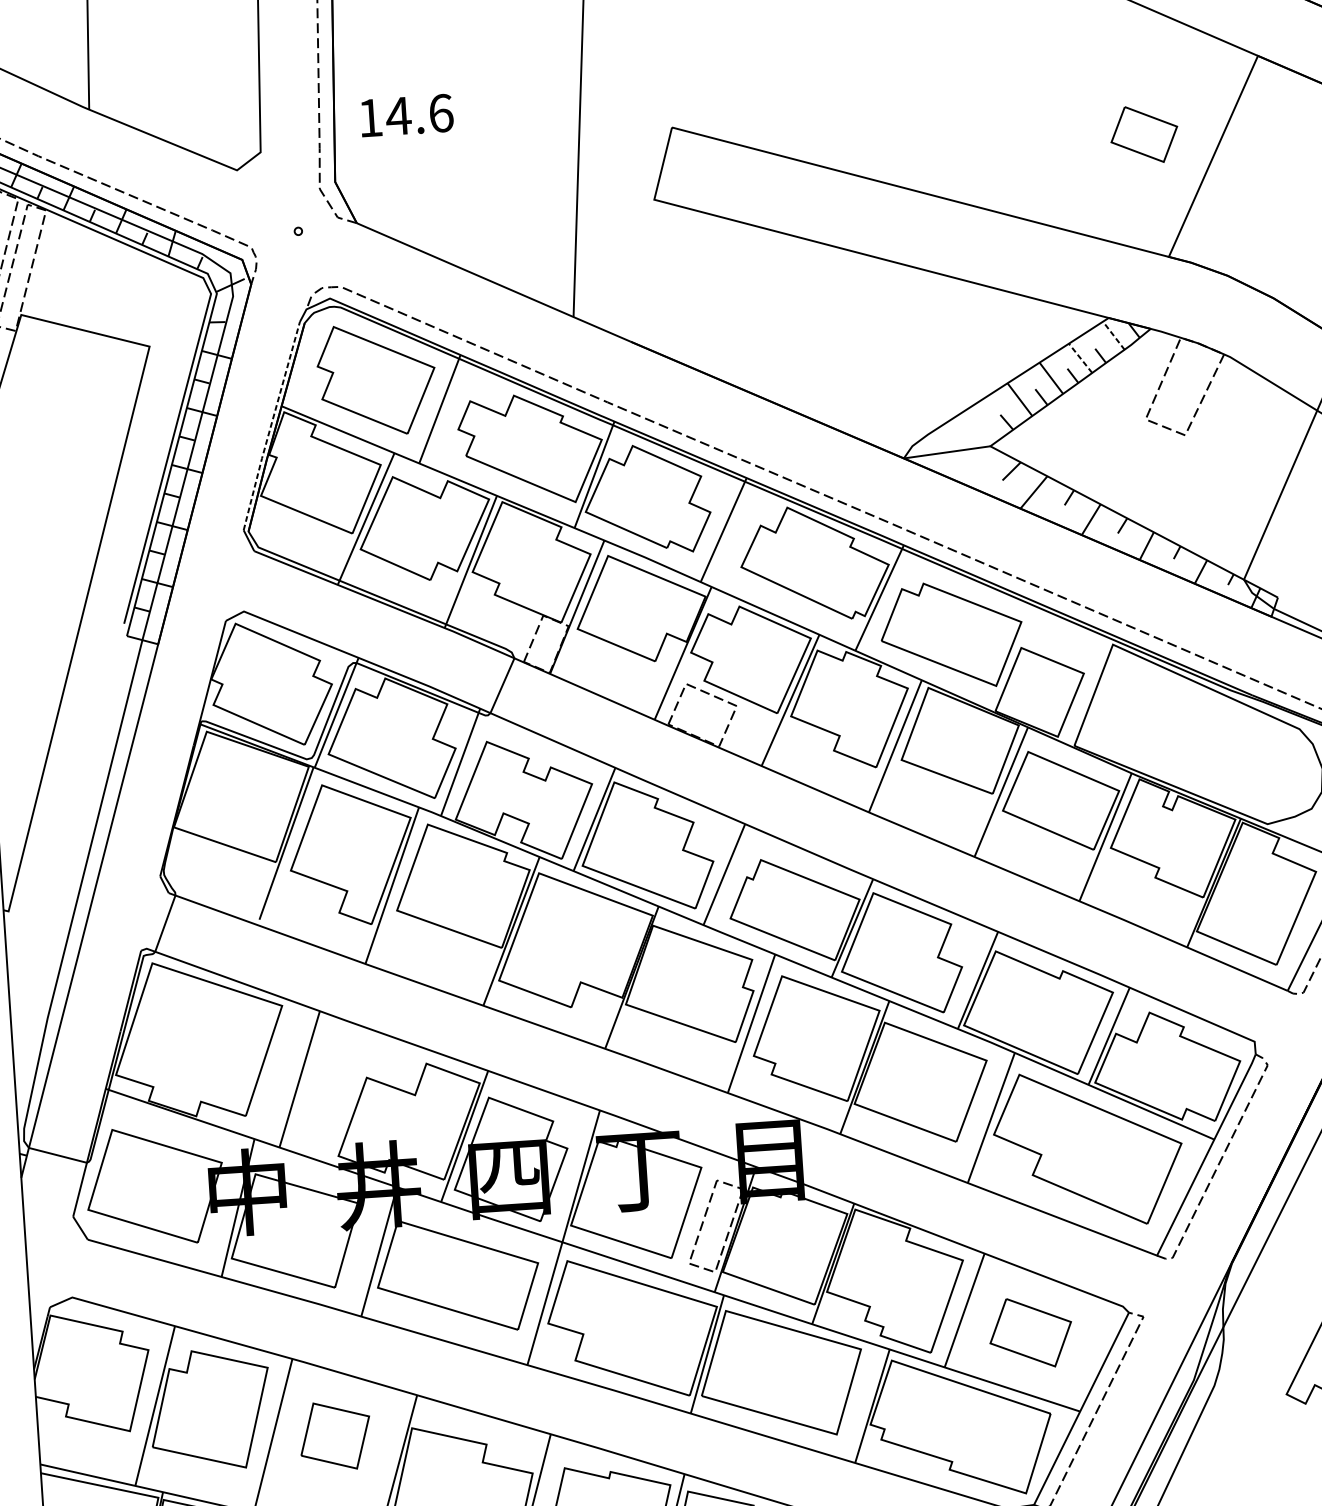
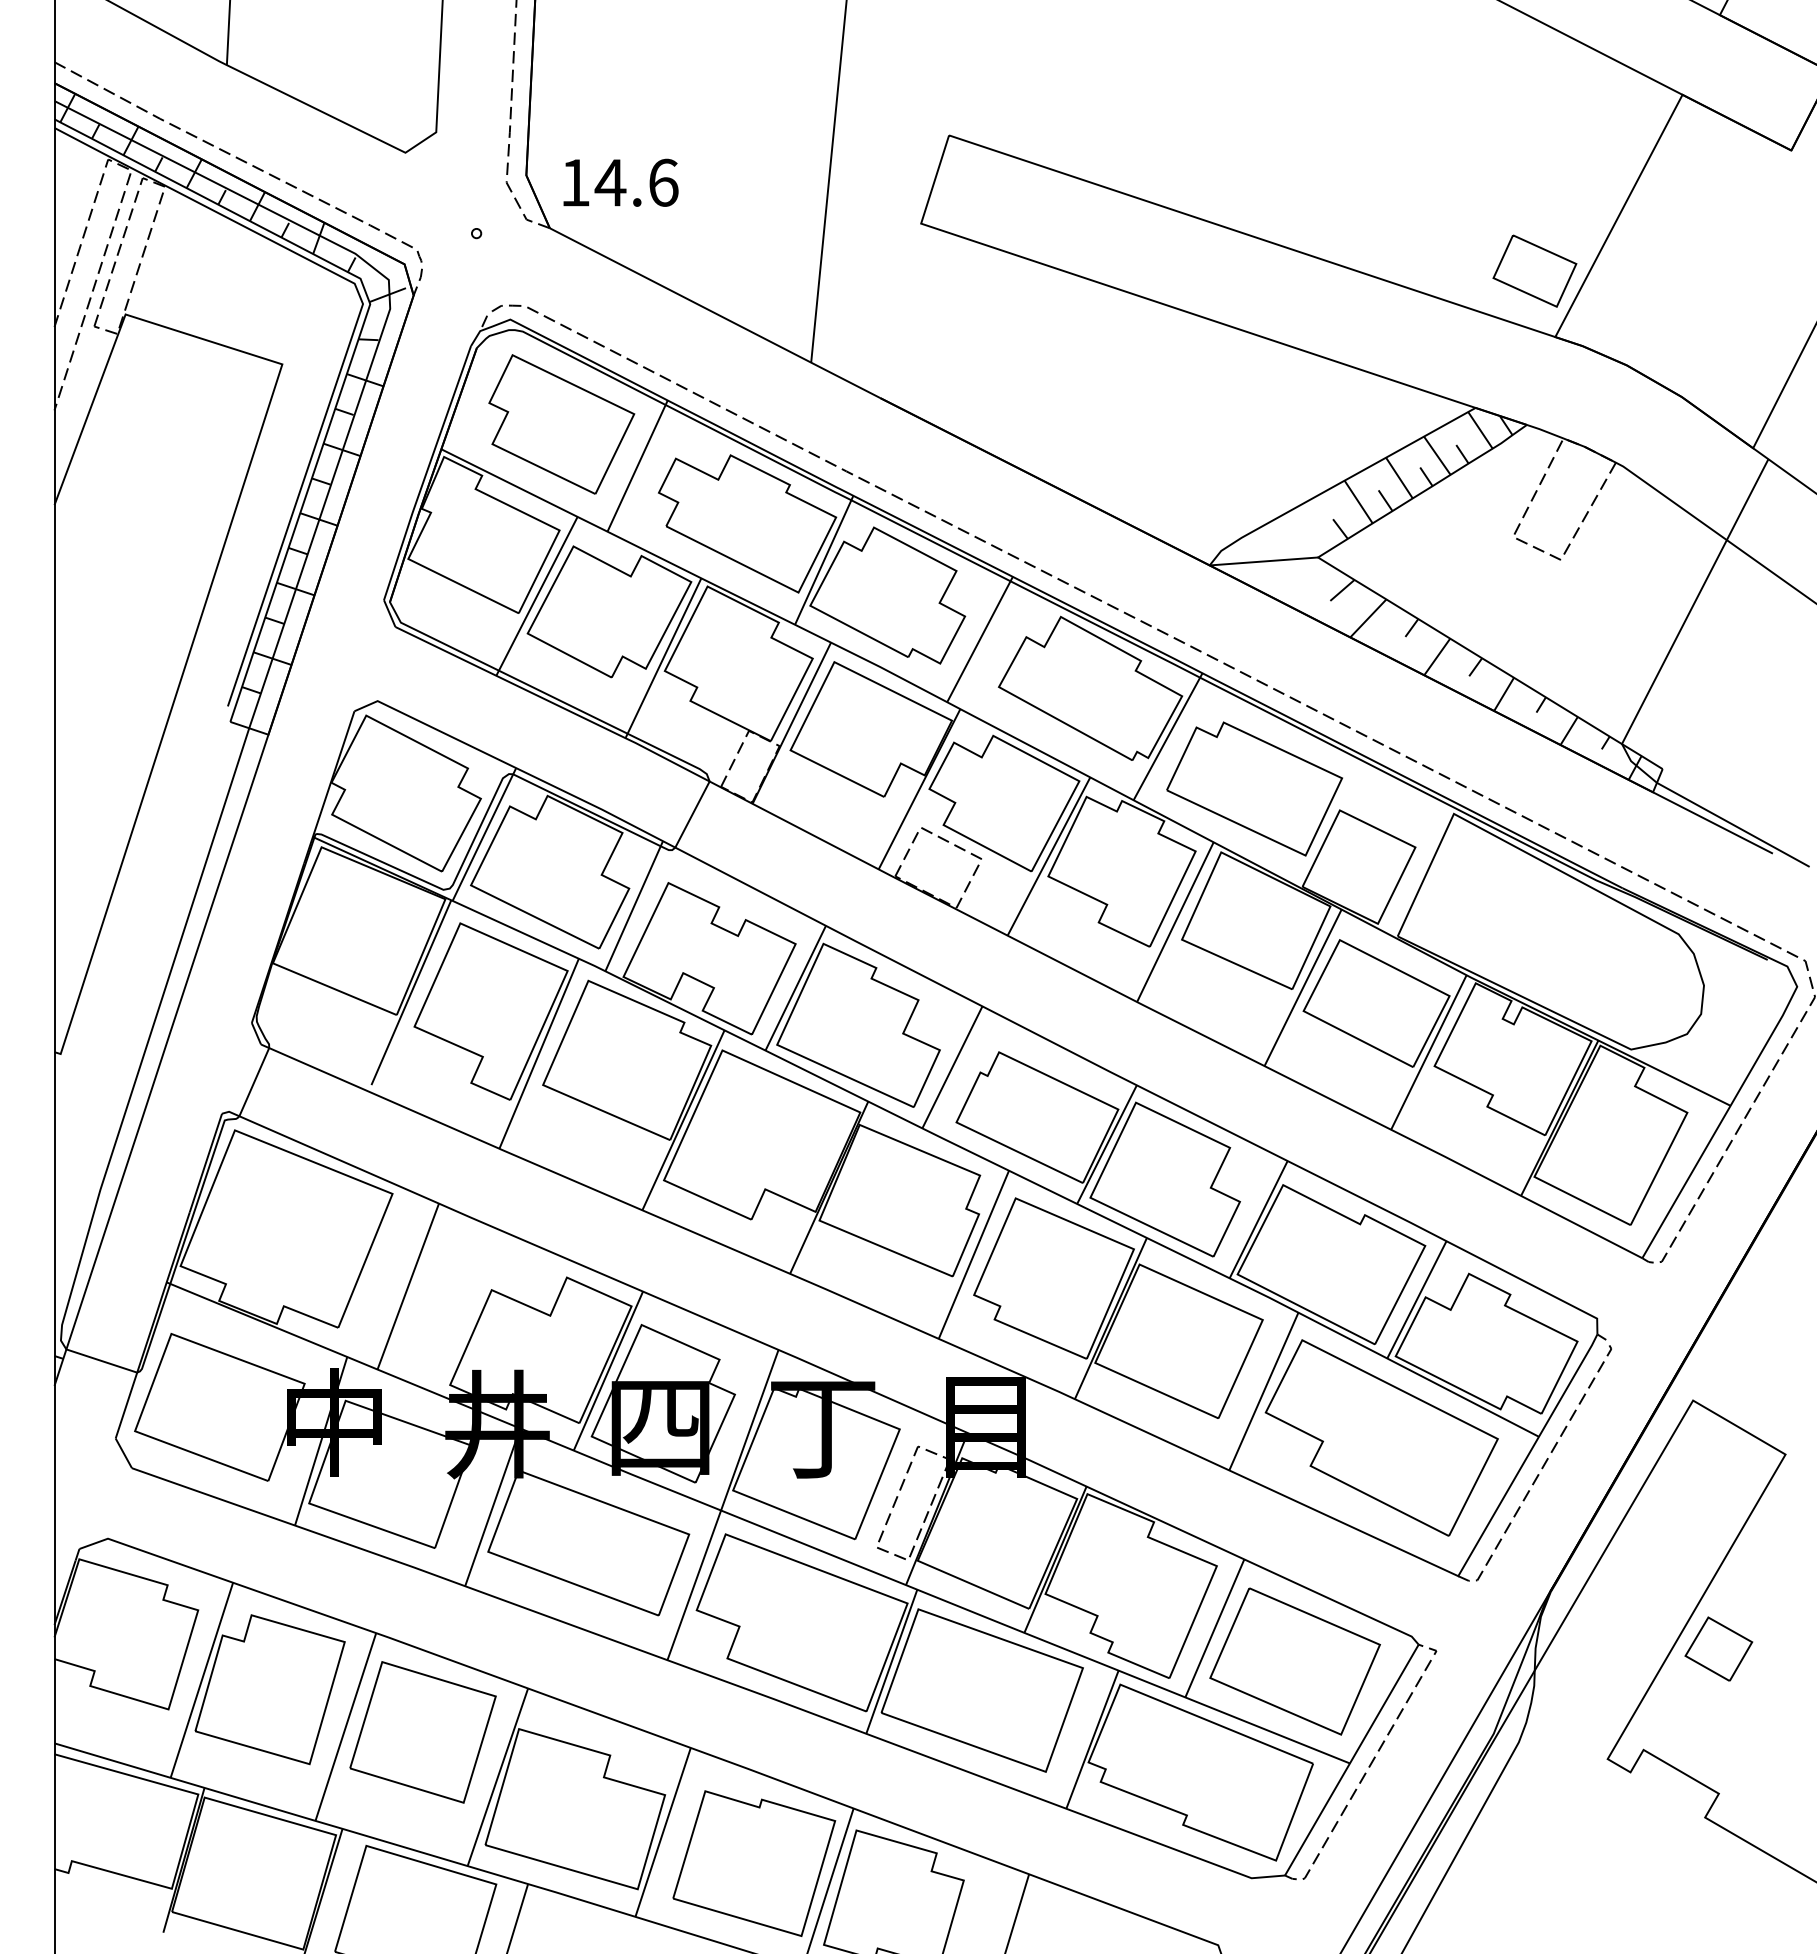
text: (406, 115) -> (620, 182), moved
part: (1143, 134) -> (1534, 270), moved
line: (1113, 335) -> (1480, 430), dashed -> solid
line: (1080, 358) -> (1437, 455), dashed -> solid
line: (271, 426) -> (426, 473), dashed -> solid
part: (1030, 1332) -> (1294, 1661), size x1.67
part: (334, 1436) -> (422, 1732), size x1.67

